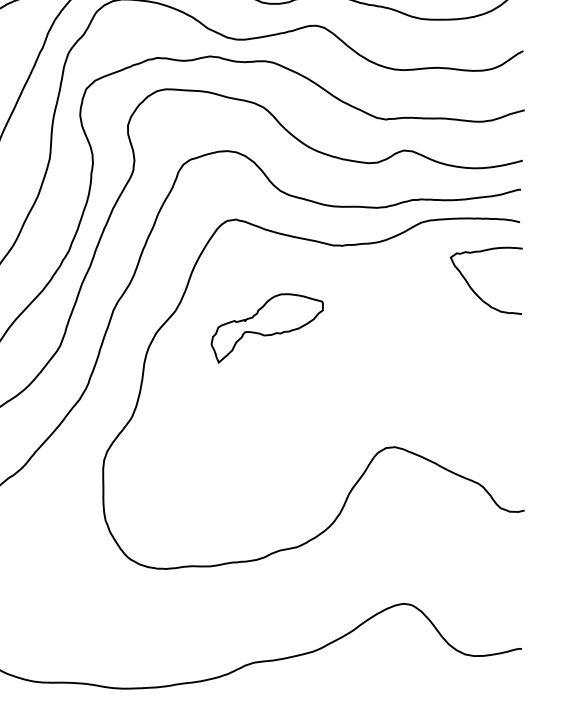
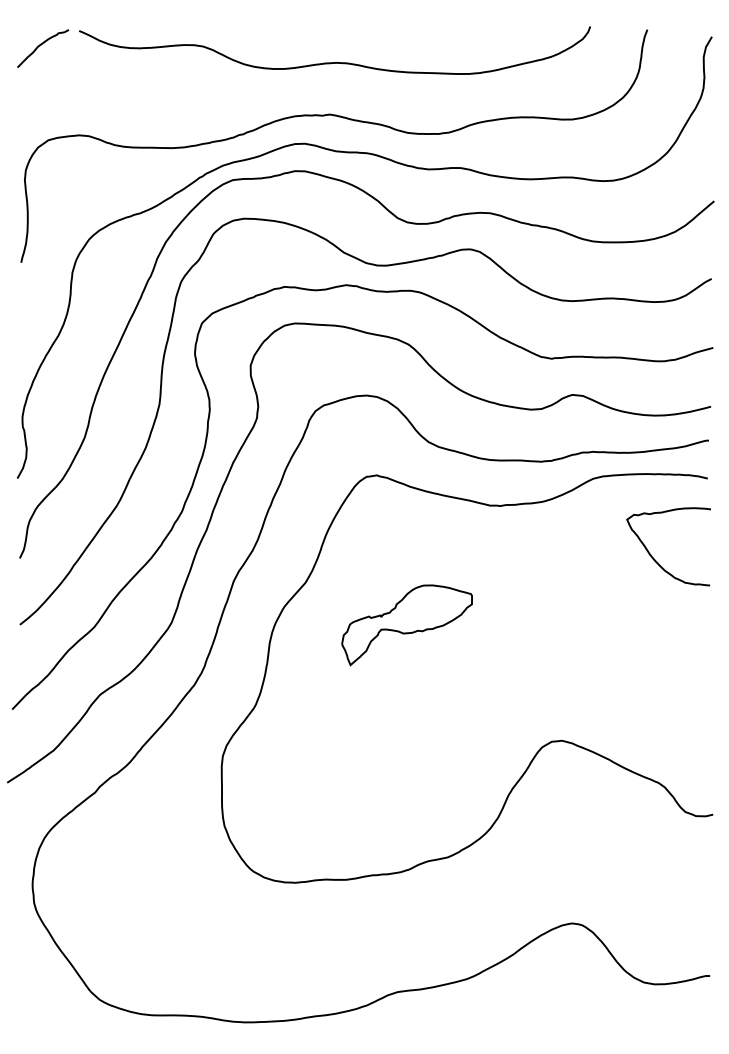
part: (266, 328) -> (406, 625), moved

